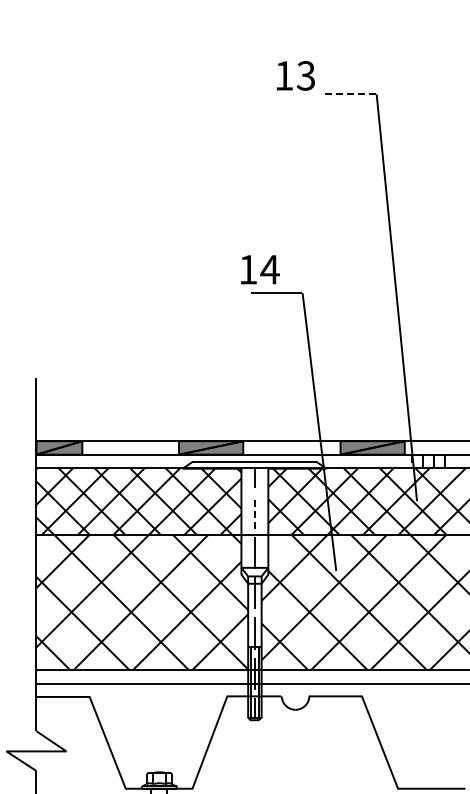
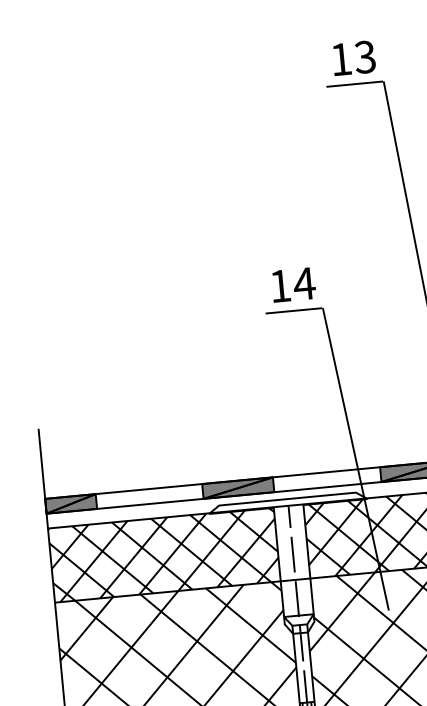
text: (295, 75) -> (353, 57), moved
line: (350, 94) -> (354, 84), dashed -> solid
text: (260, 269) -> (293, 284), moved
line: (254, 511) -> (292, 553), dashed -> solid

